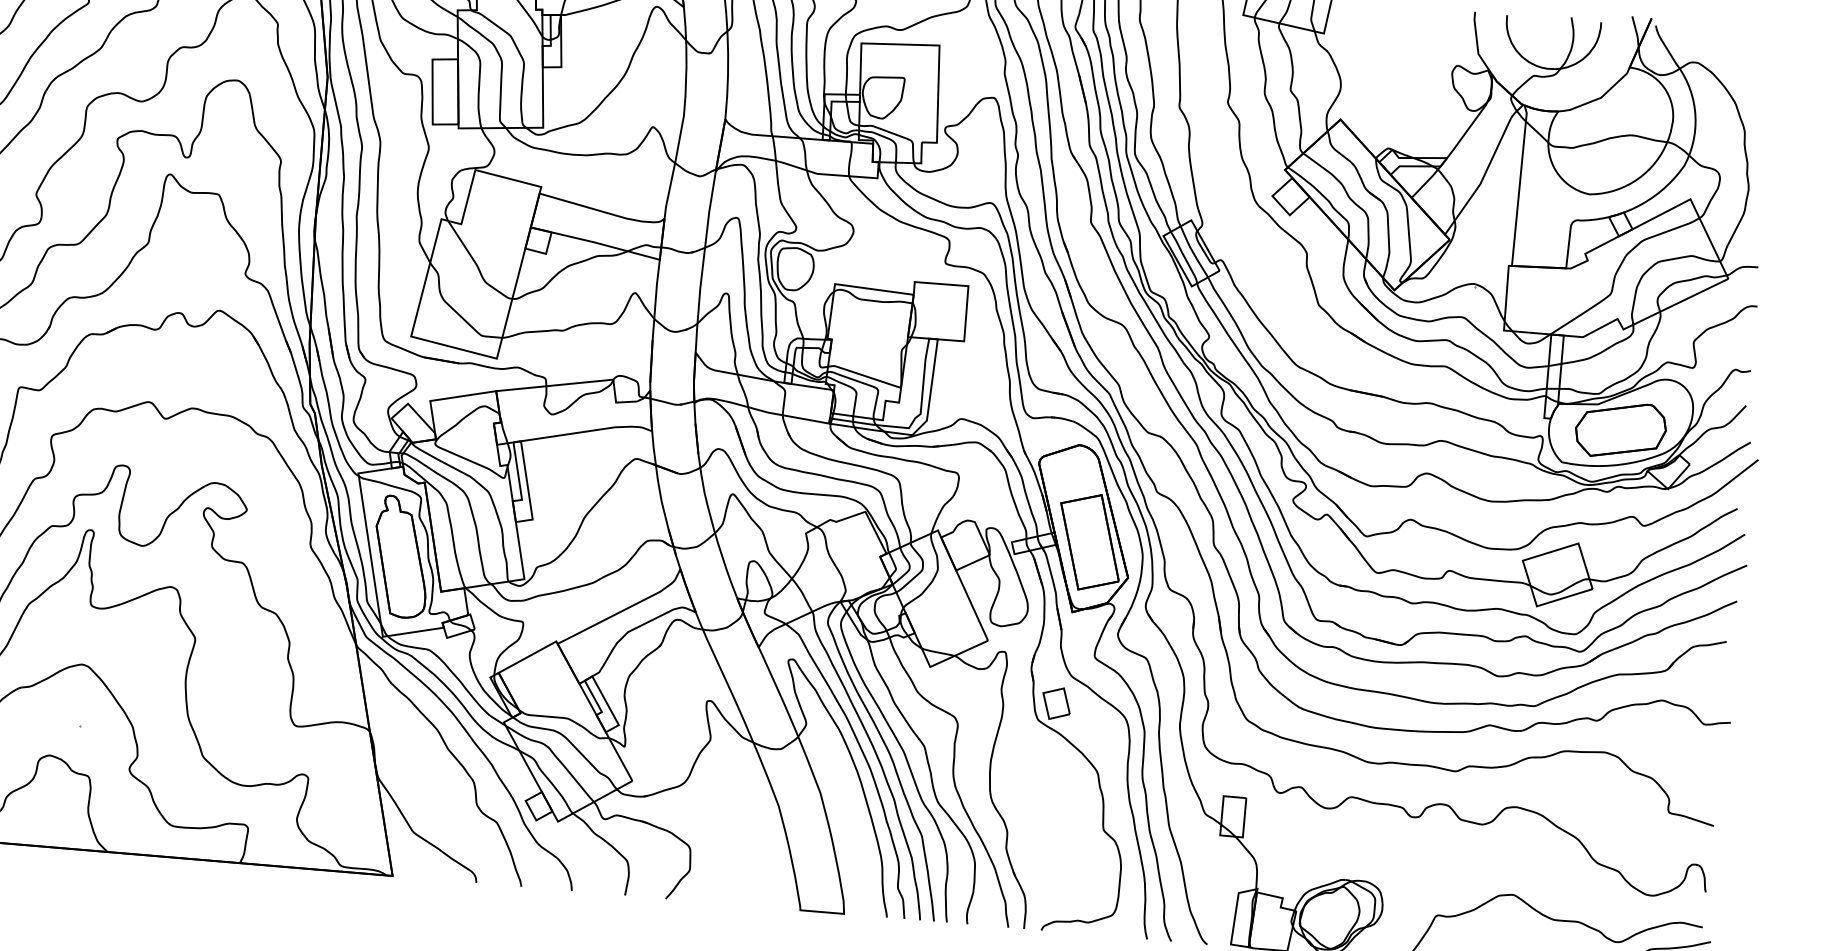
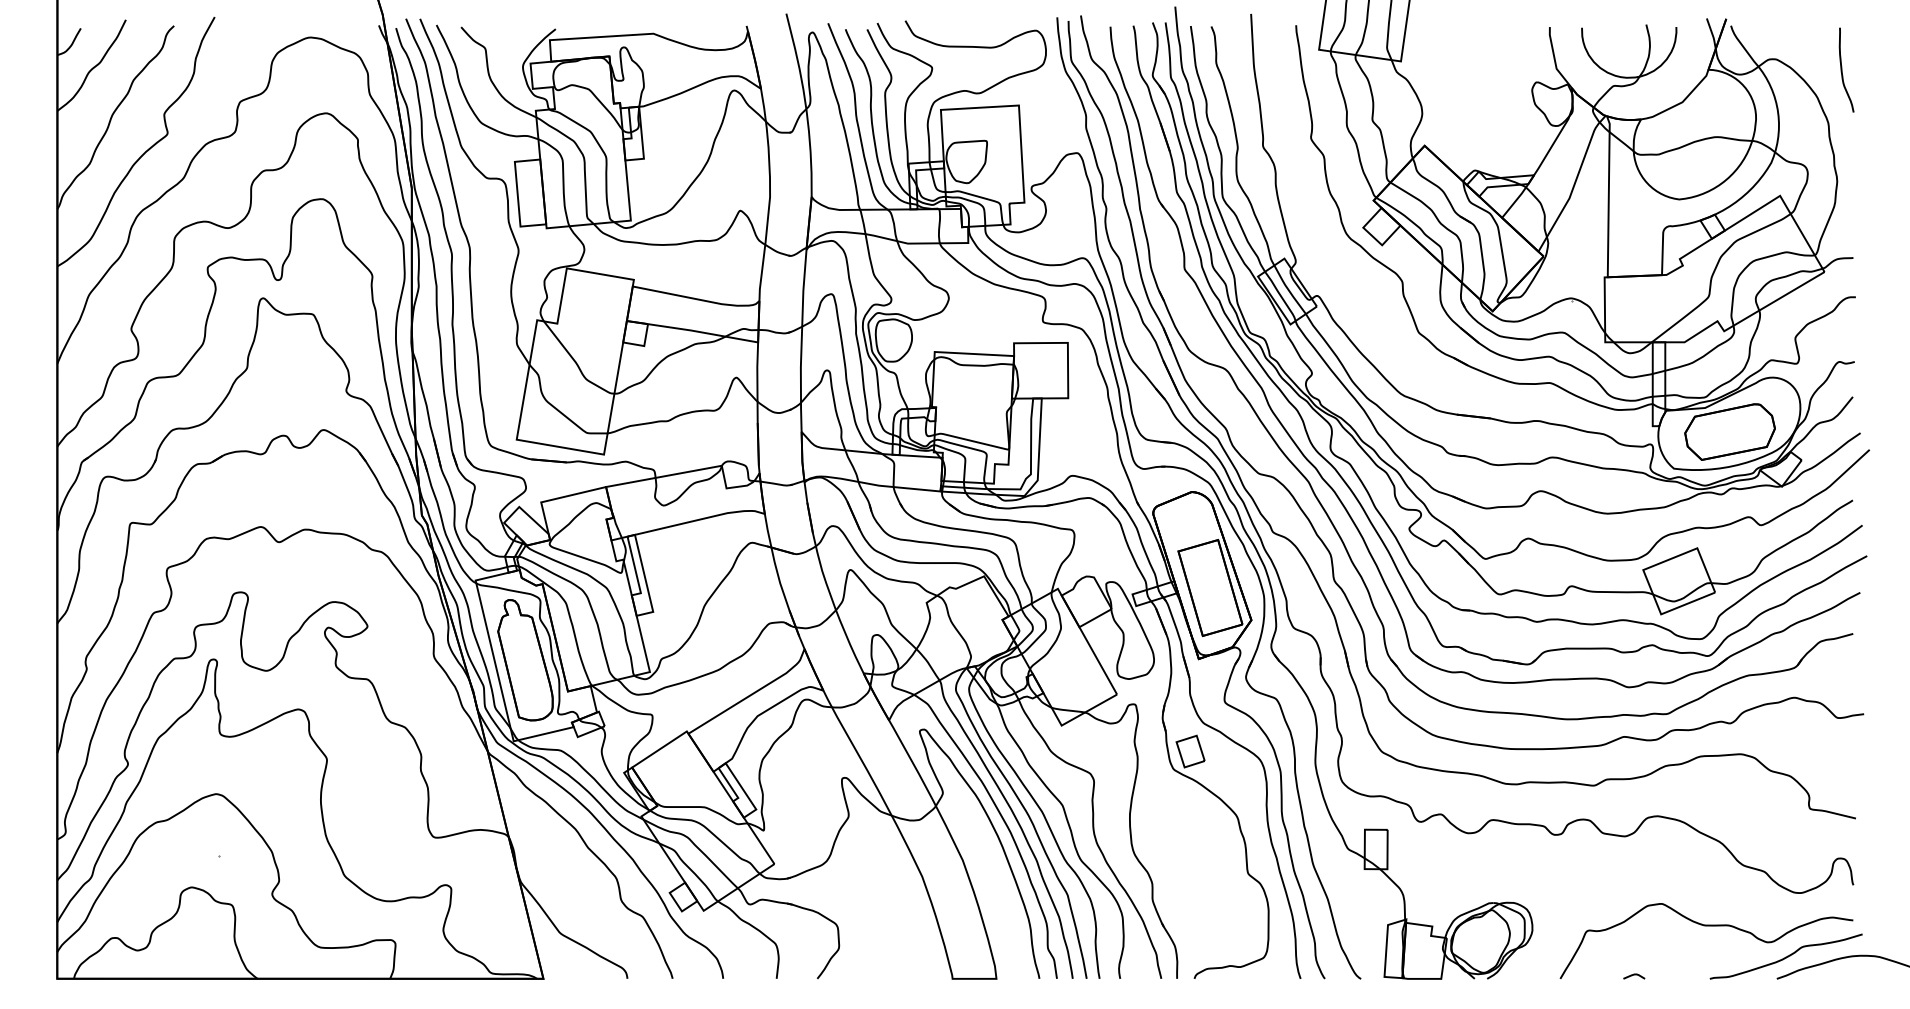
curve: (1763, 78) -> (1842, 69), added

